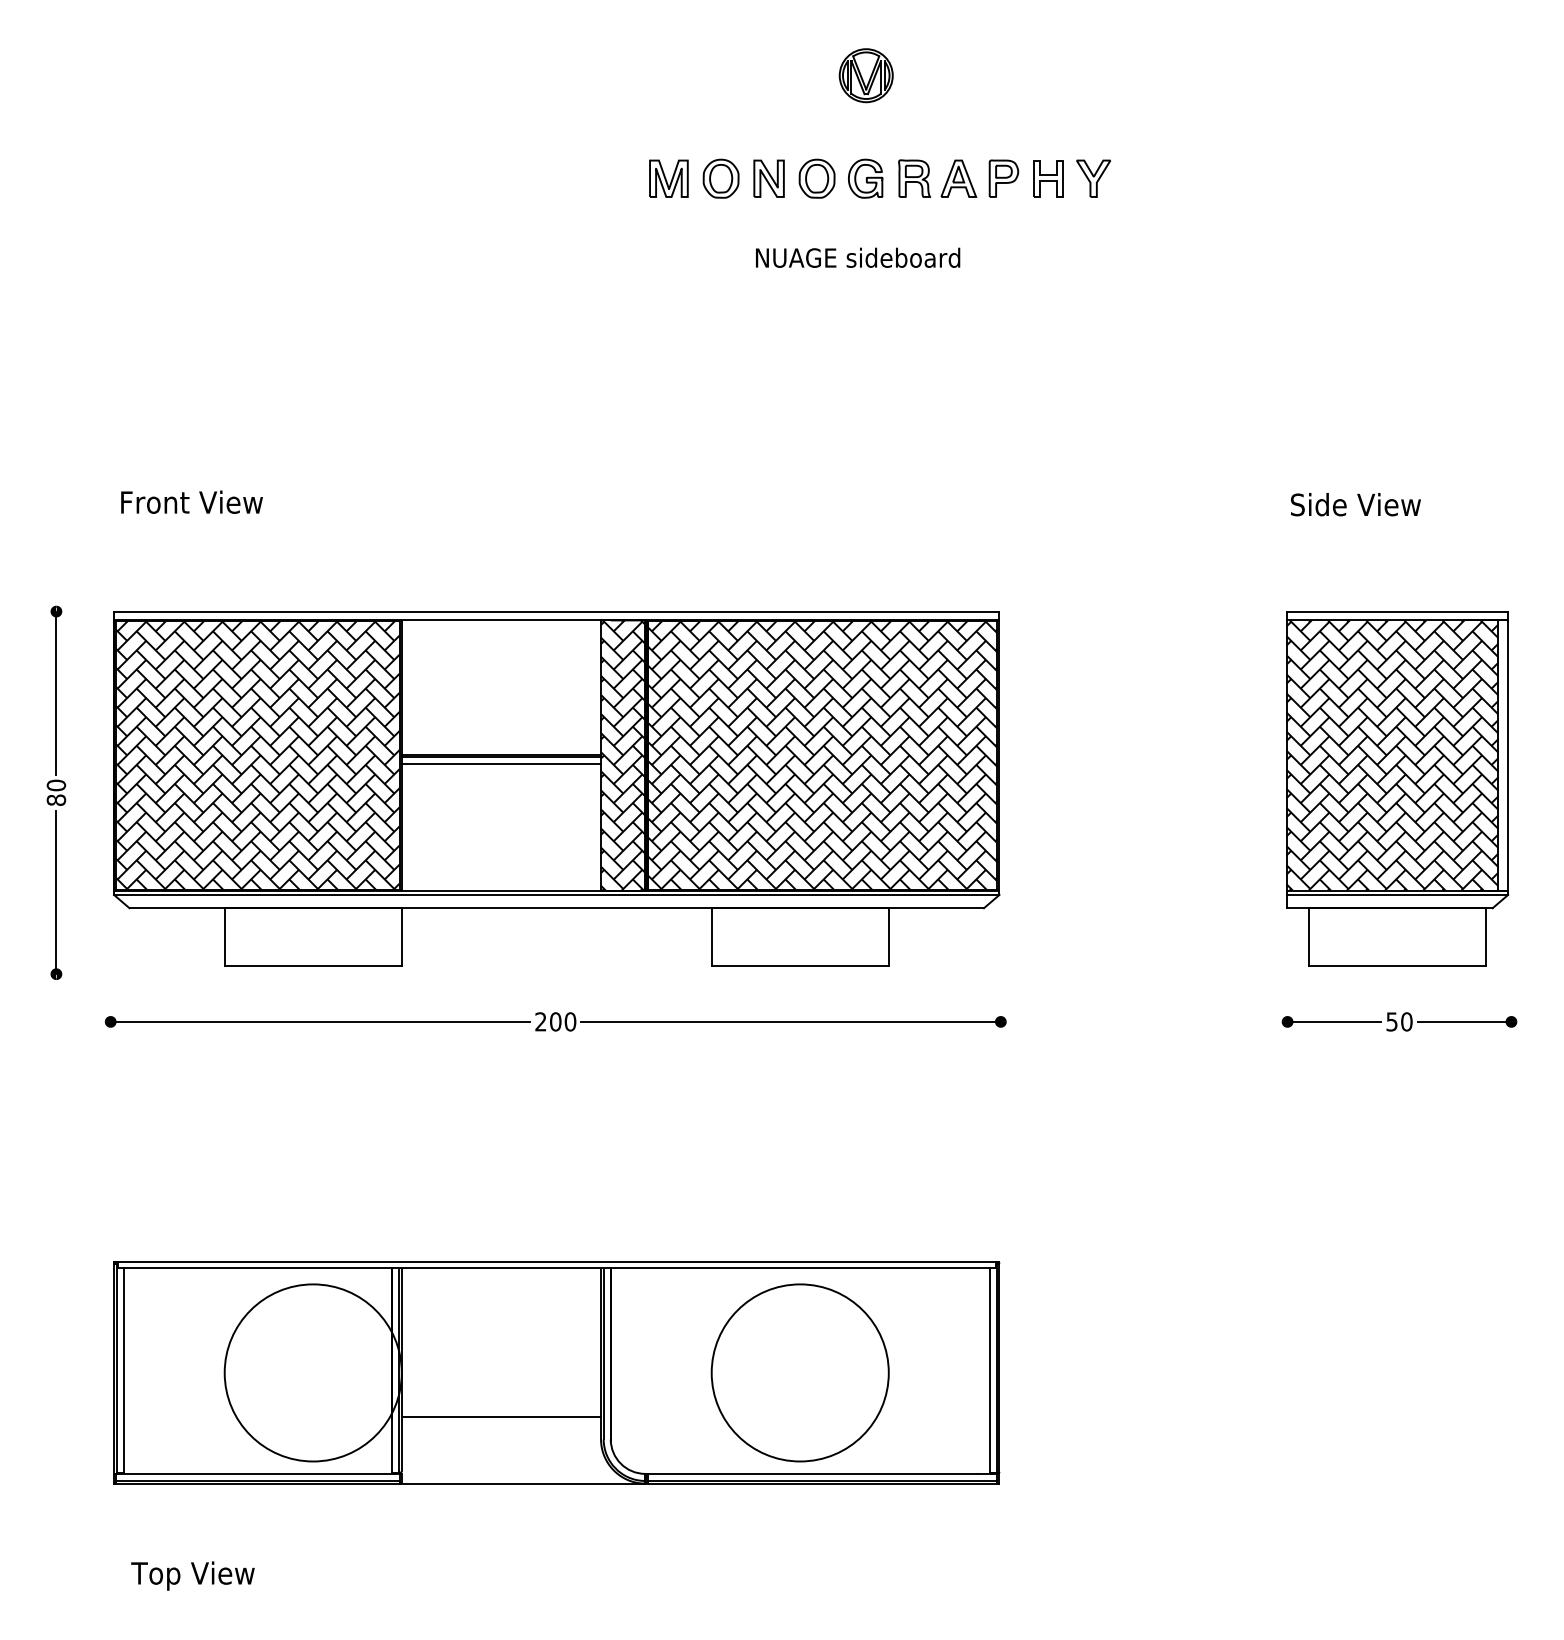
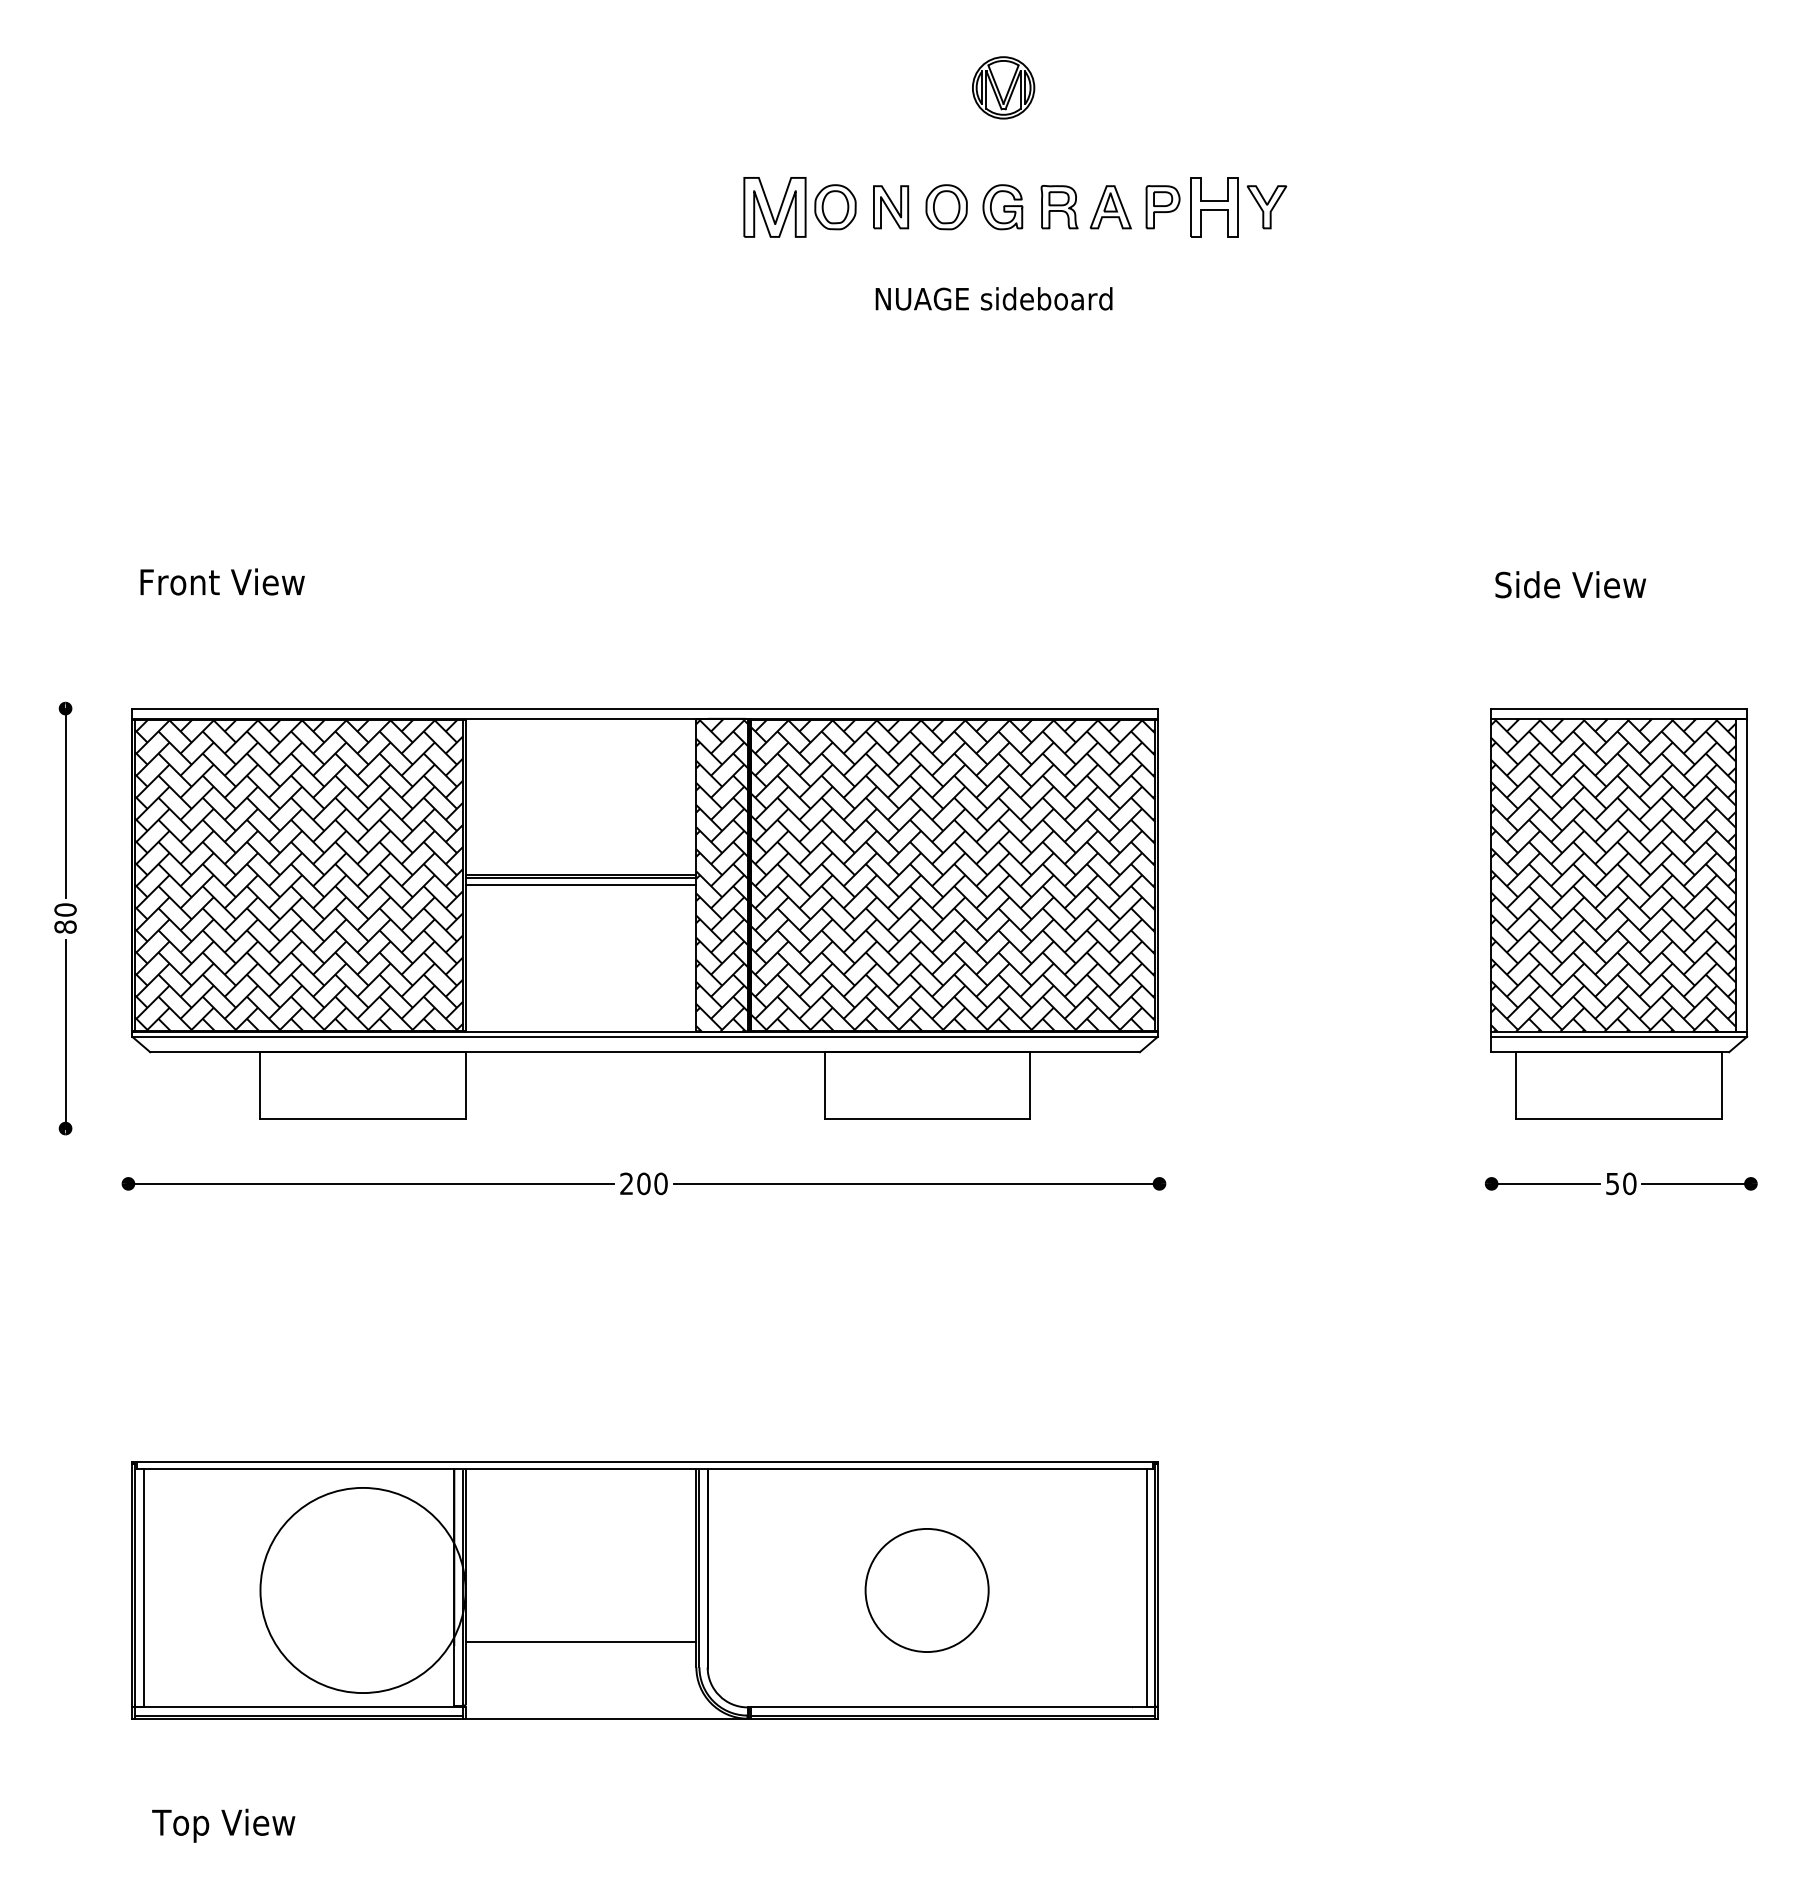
part: (668, 178) -> (774, 206), size x1.4
part: (1048, 178) -> (1214, 206), size x1.4
circle: (799, 1372) -> (926, 1589), size x0.6

